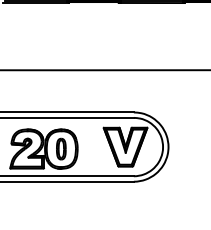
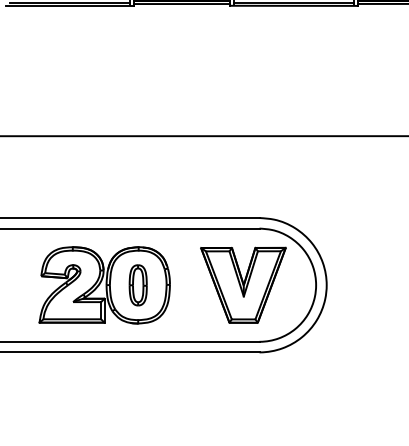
part: (43, 148) -> (103, 284), moved

